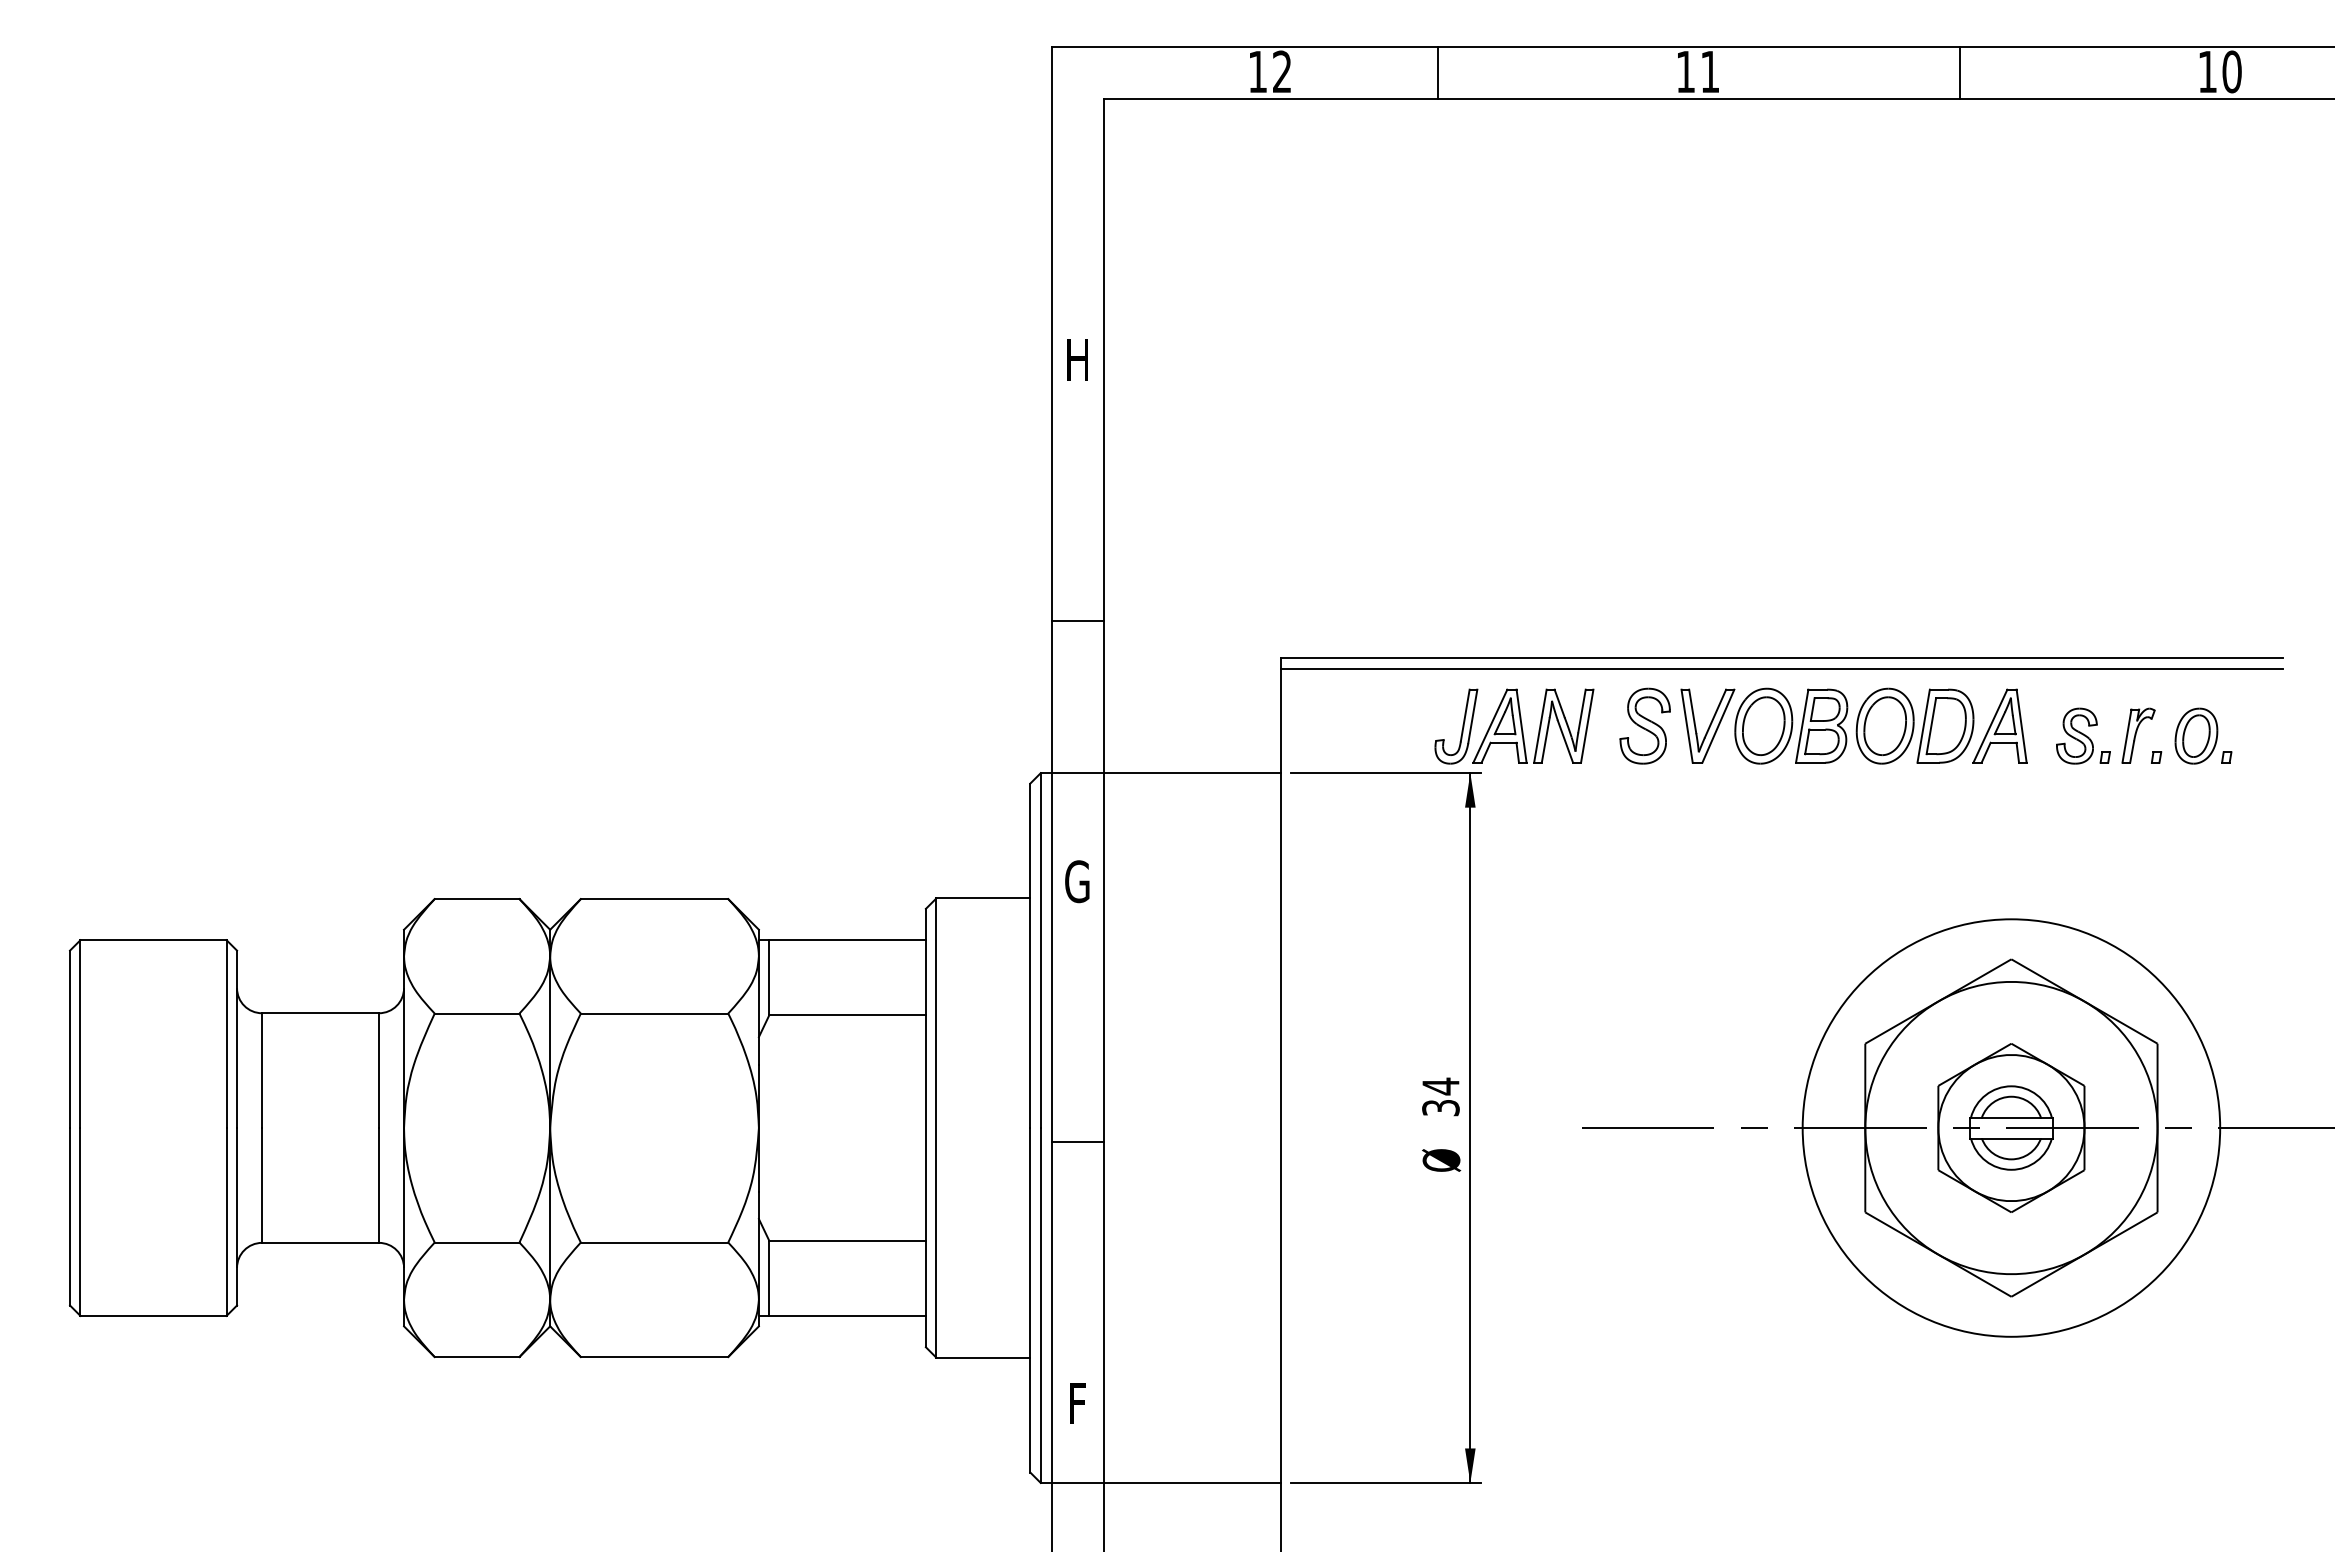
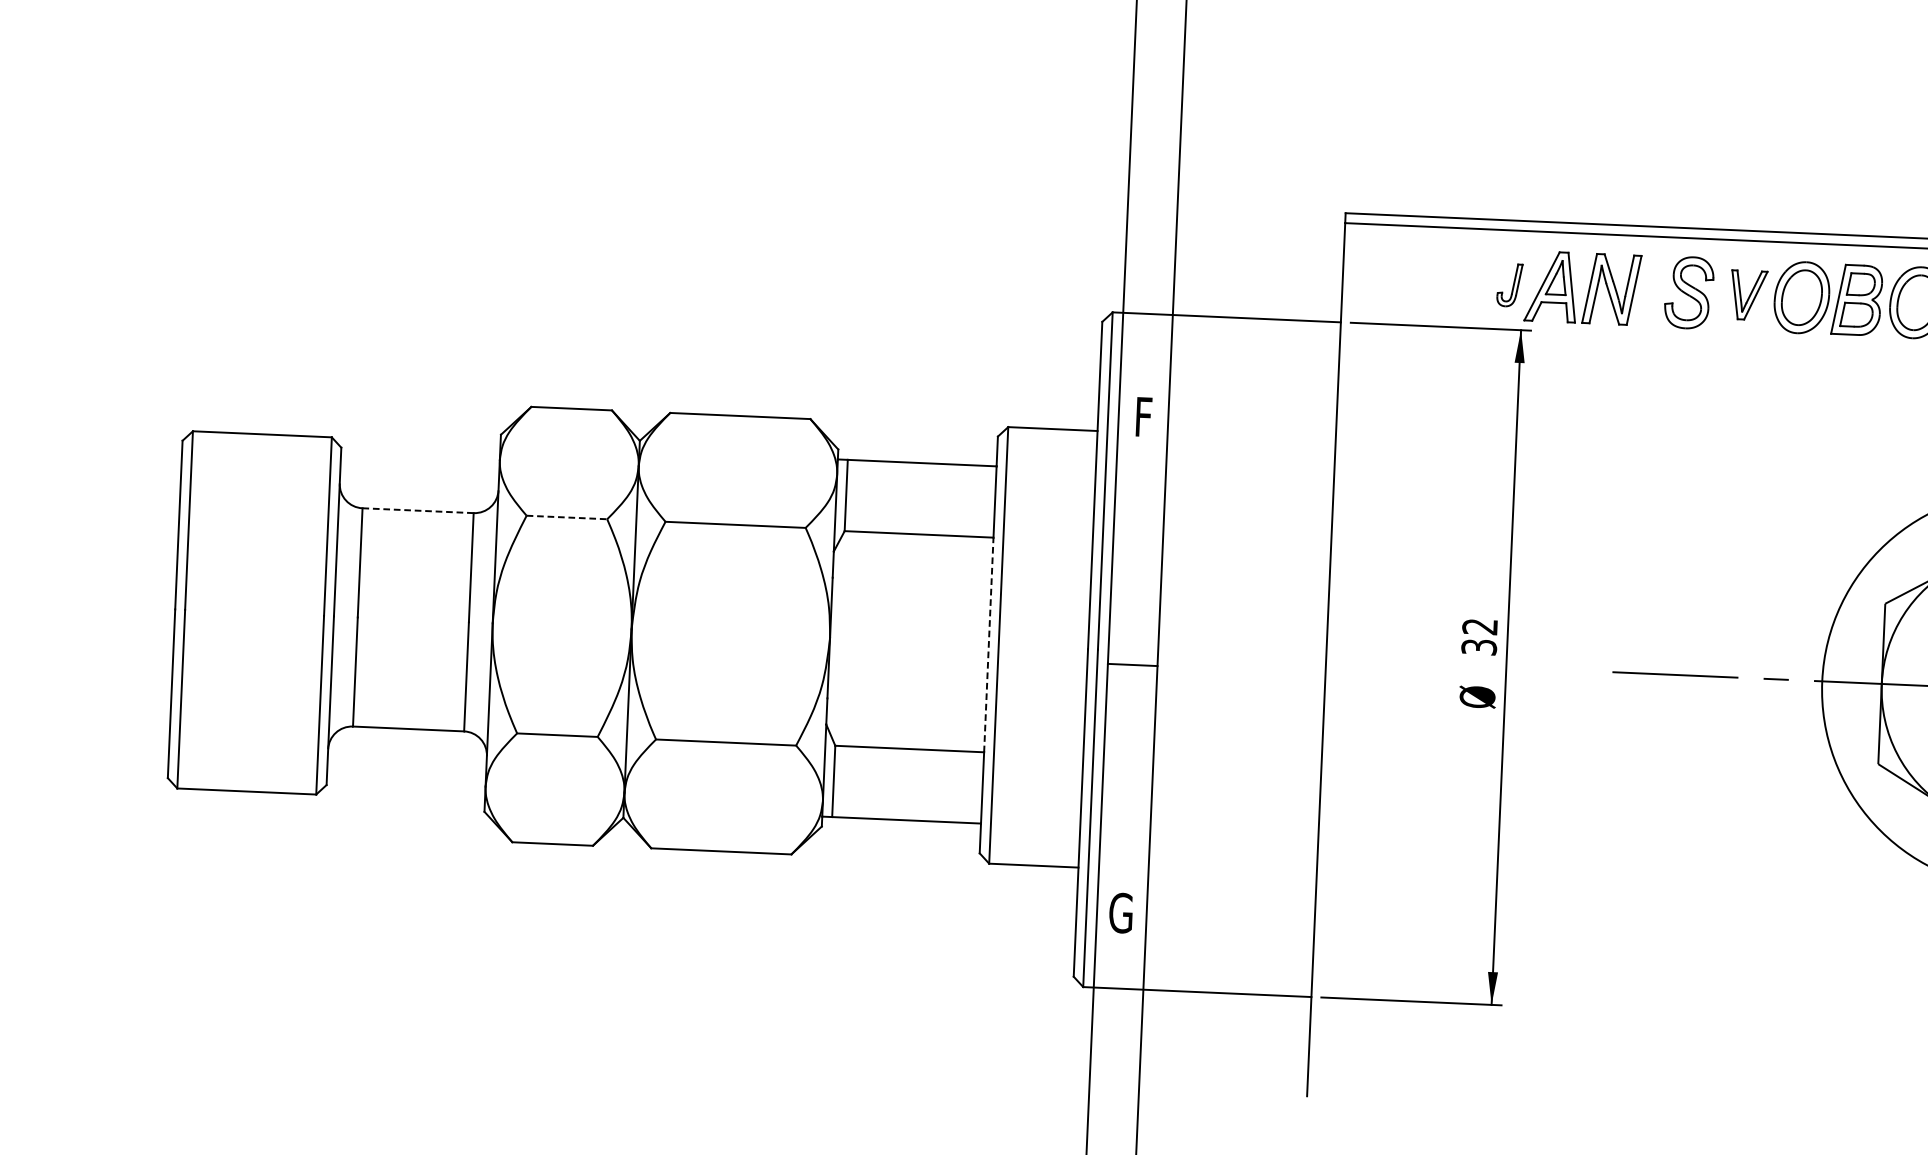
line: (1077, 620) -> (1153, 168), removed
part: (1707, 725) -> (1748, 294), size x0.7
part: (1456, 726) -> (1509, 285), size x0.6
text: (1077, 881) -> (1143, 416), G -> F
line: (320, 1013) -> (418, 510), solid -> dashed
line: (477, 1013) -> (567, 517), solid -> dashed
text: (1440, 1086) -> (1479, 626), 34 -> 32
line: (925, 1128) -> (988, 645), solid -> dashed
text: (1076, 1403) -> (1120, 913), F -> G

